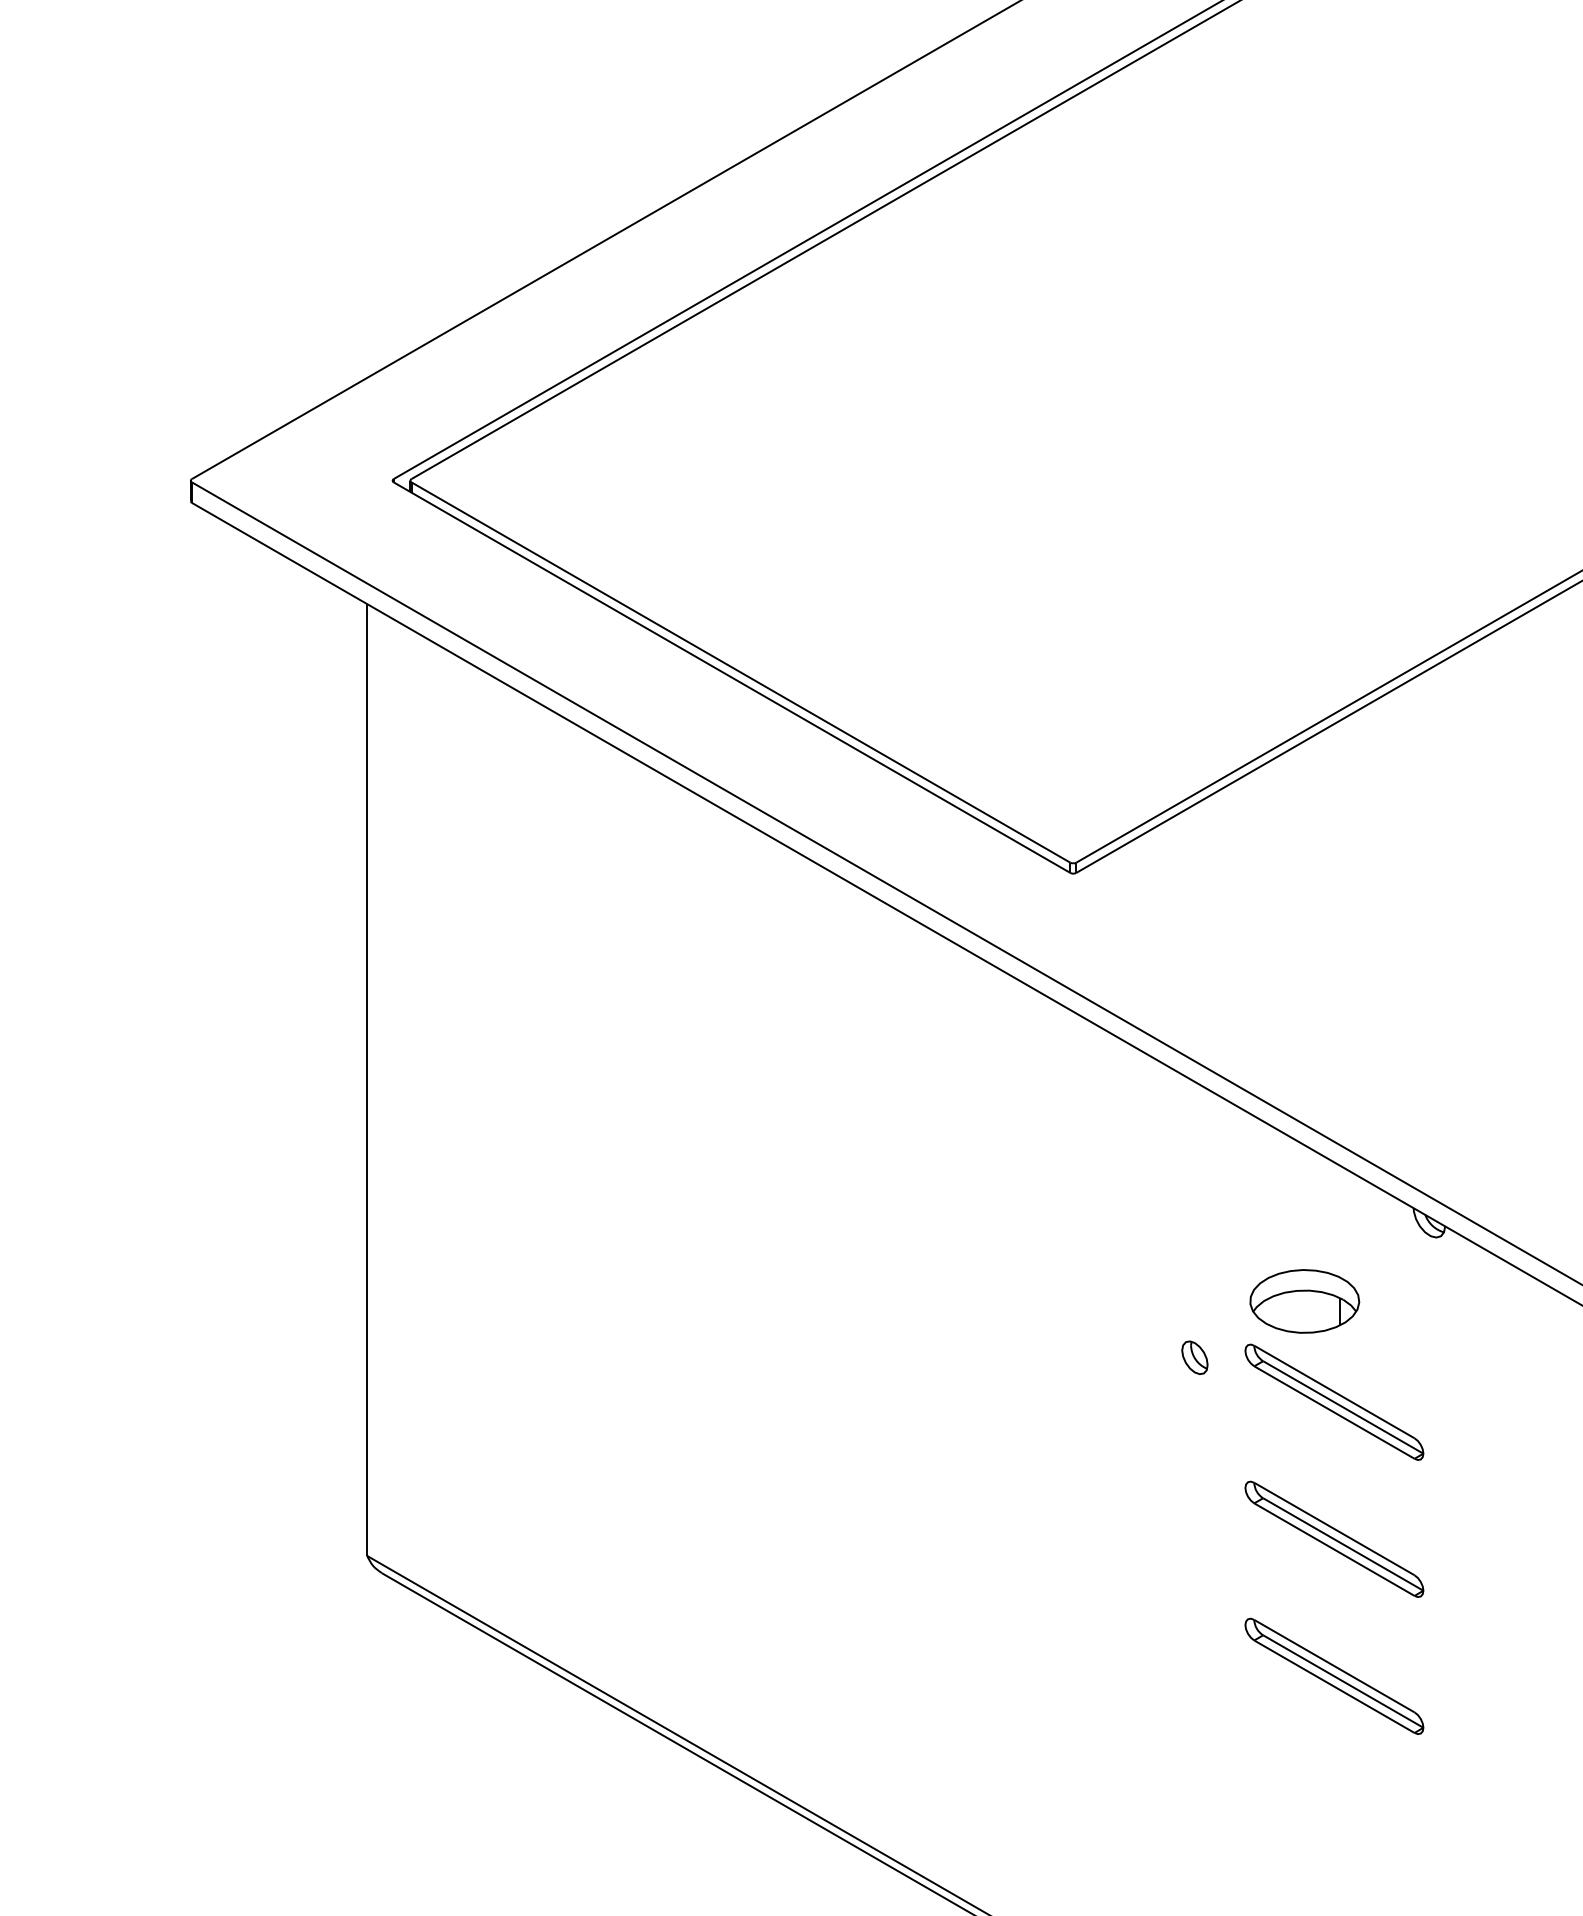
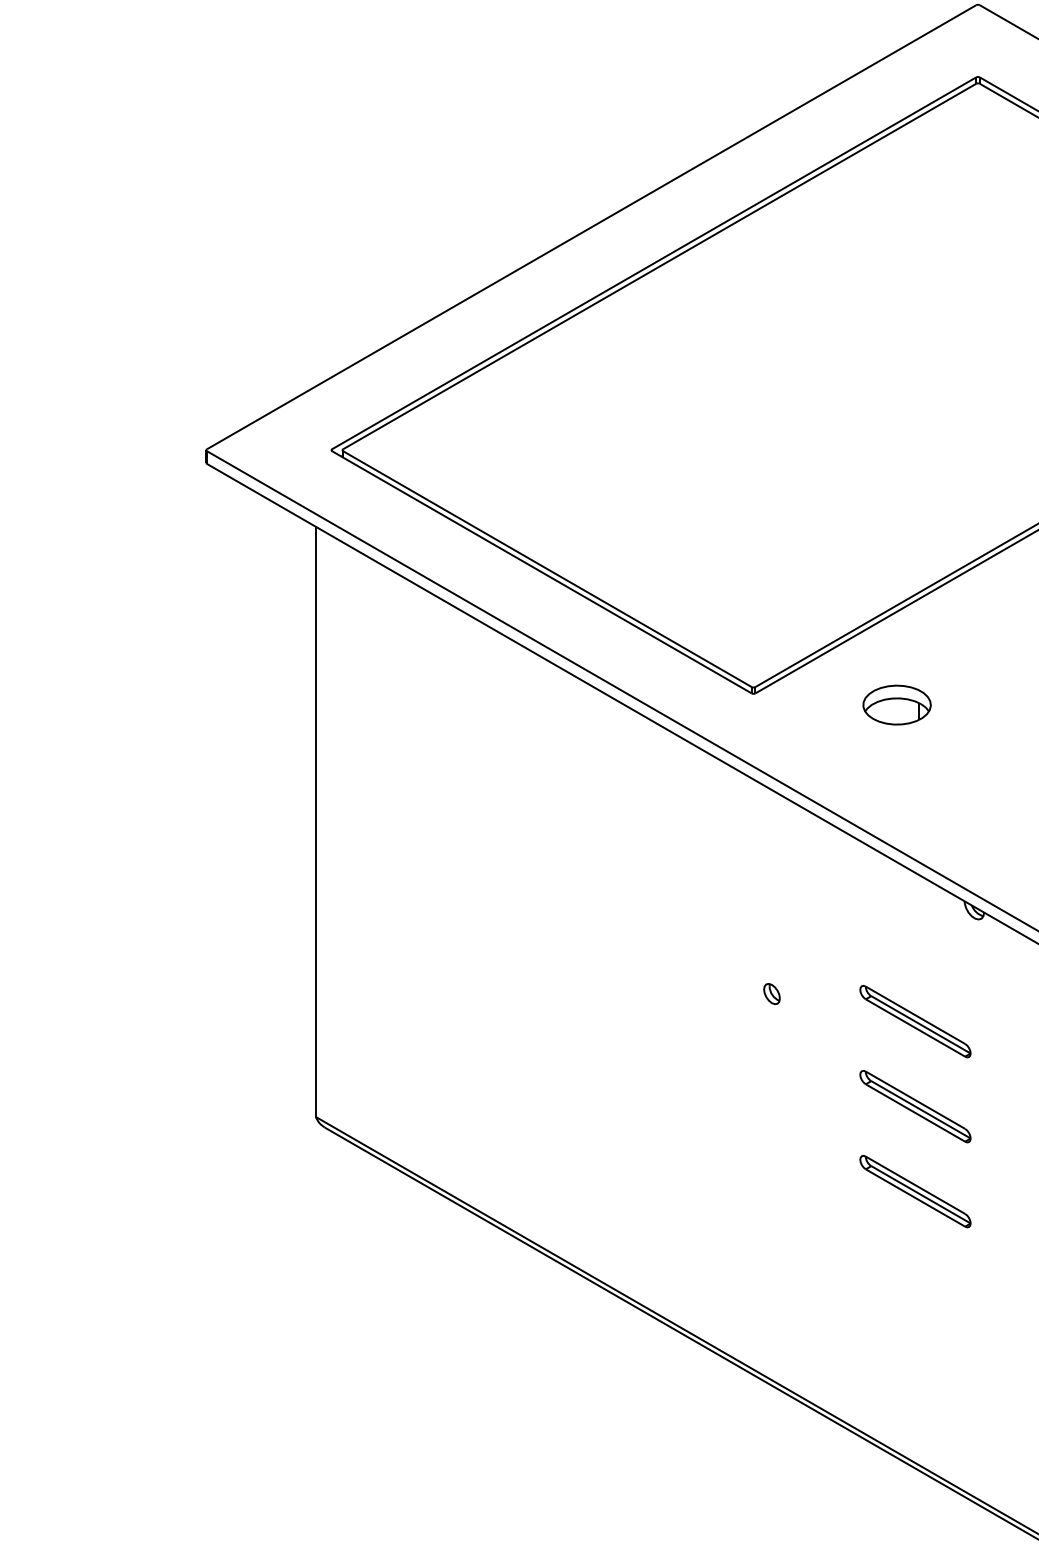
part: (1303, 1300) -> (896, 704), moved
part: (1194, 1358) -> (771, 994), moved

